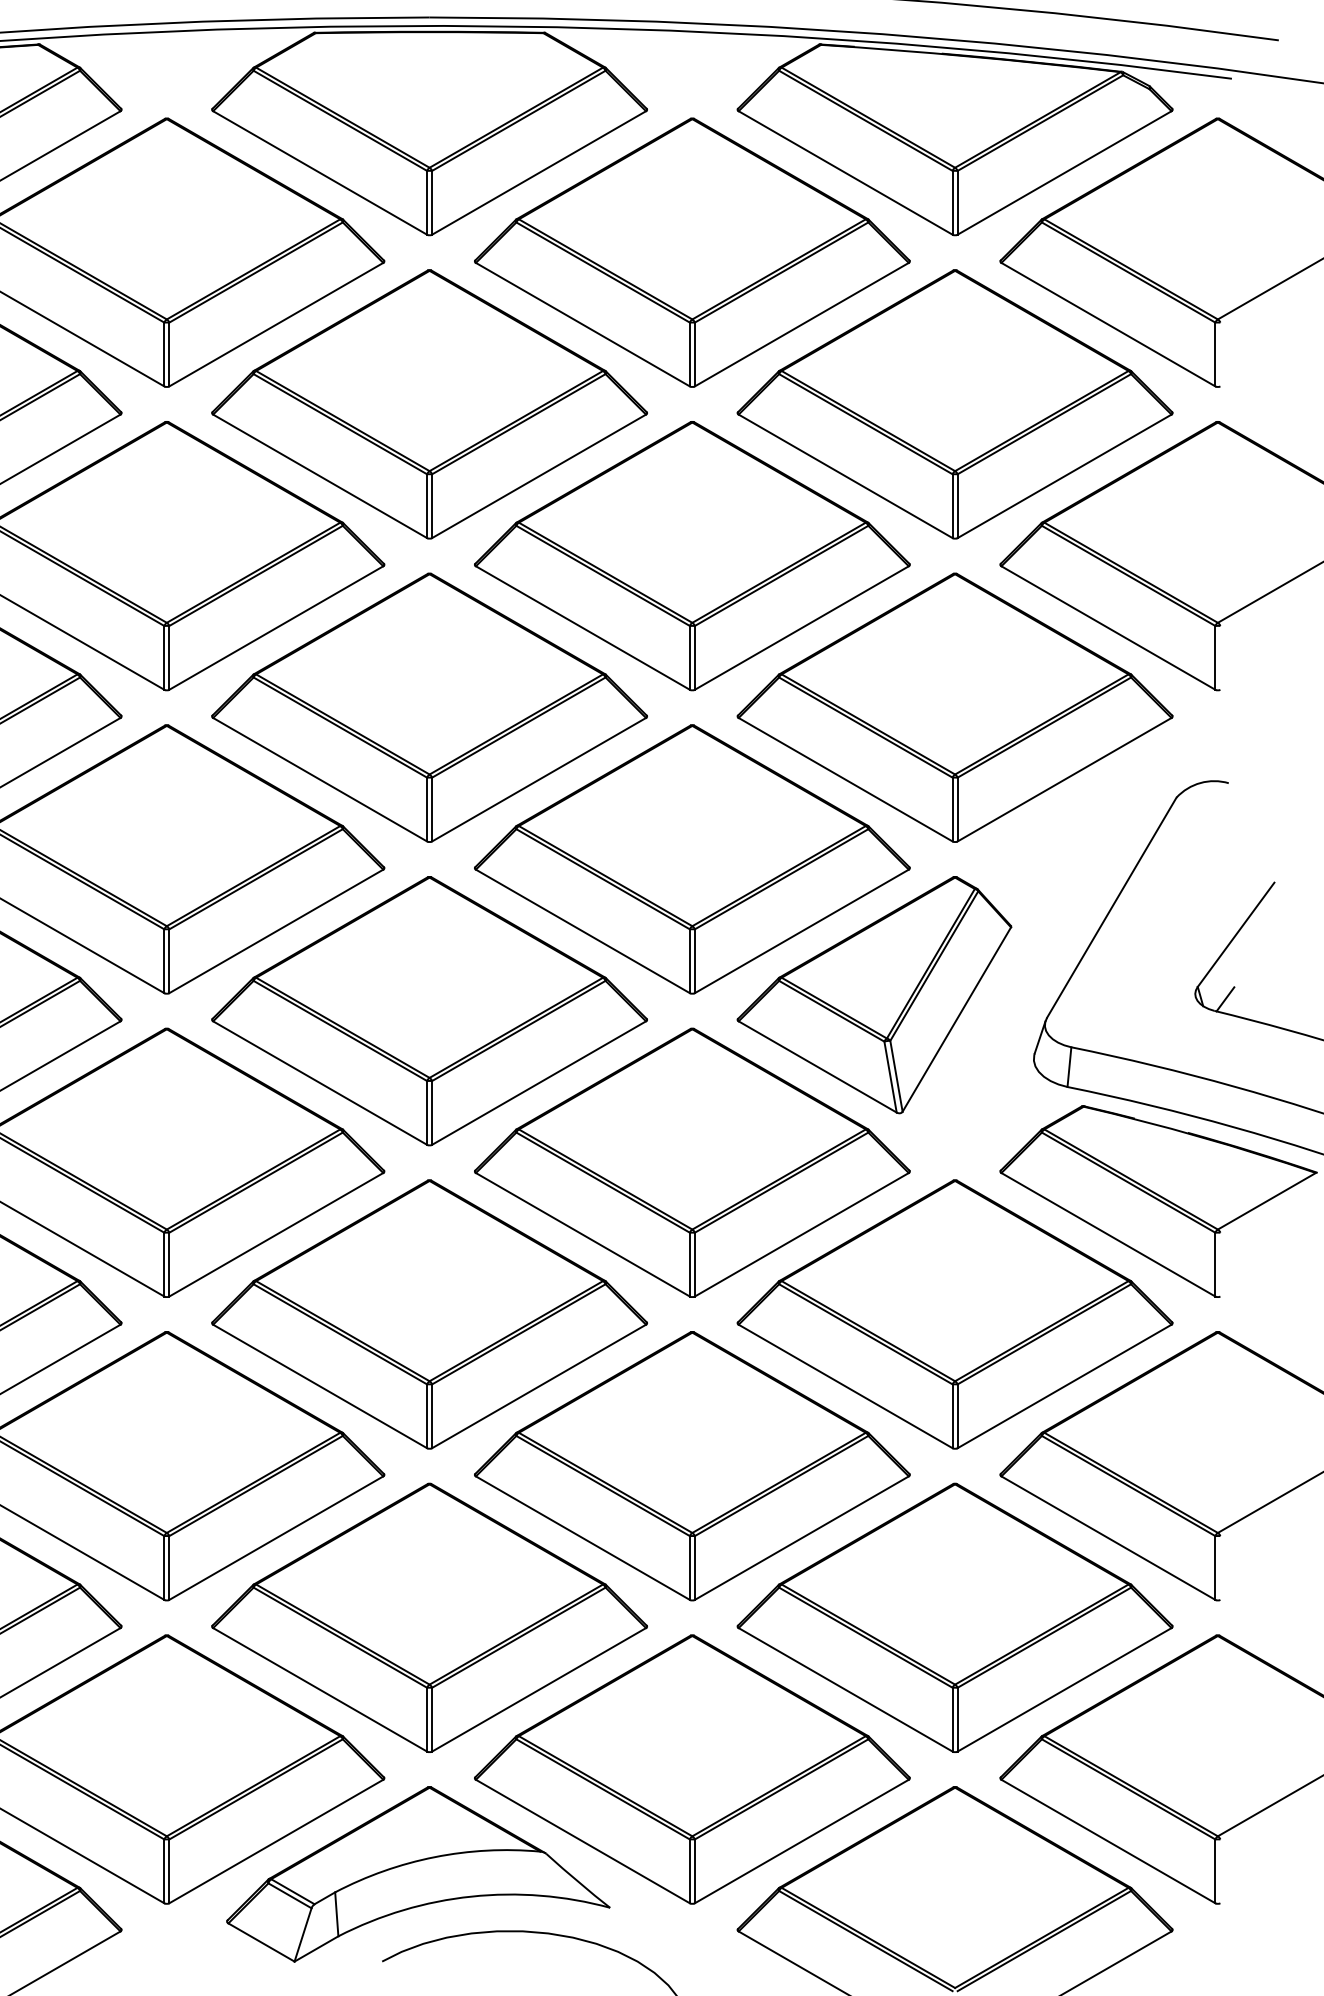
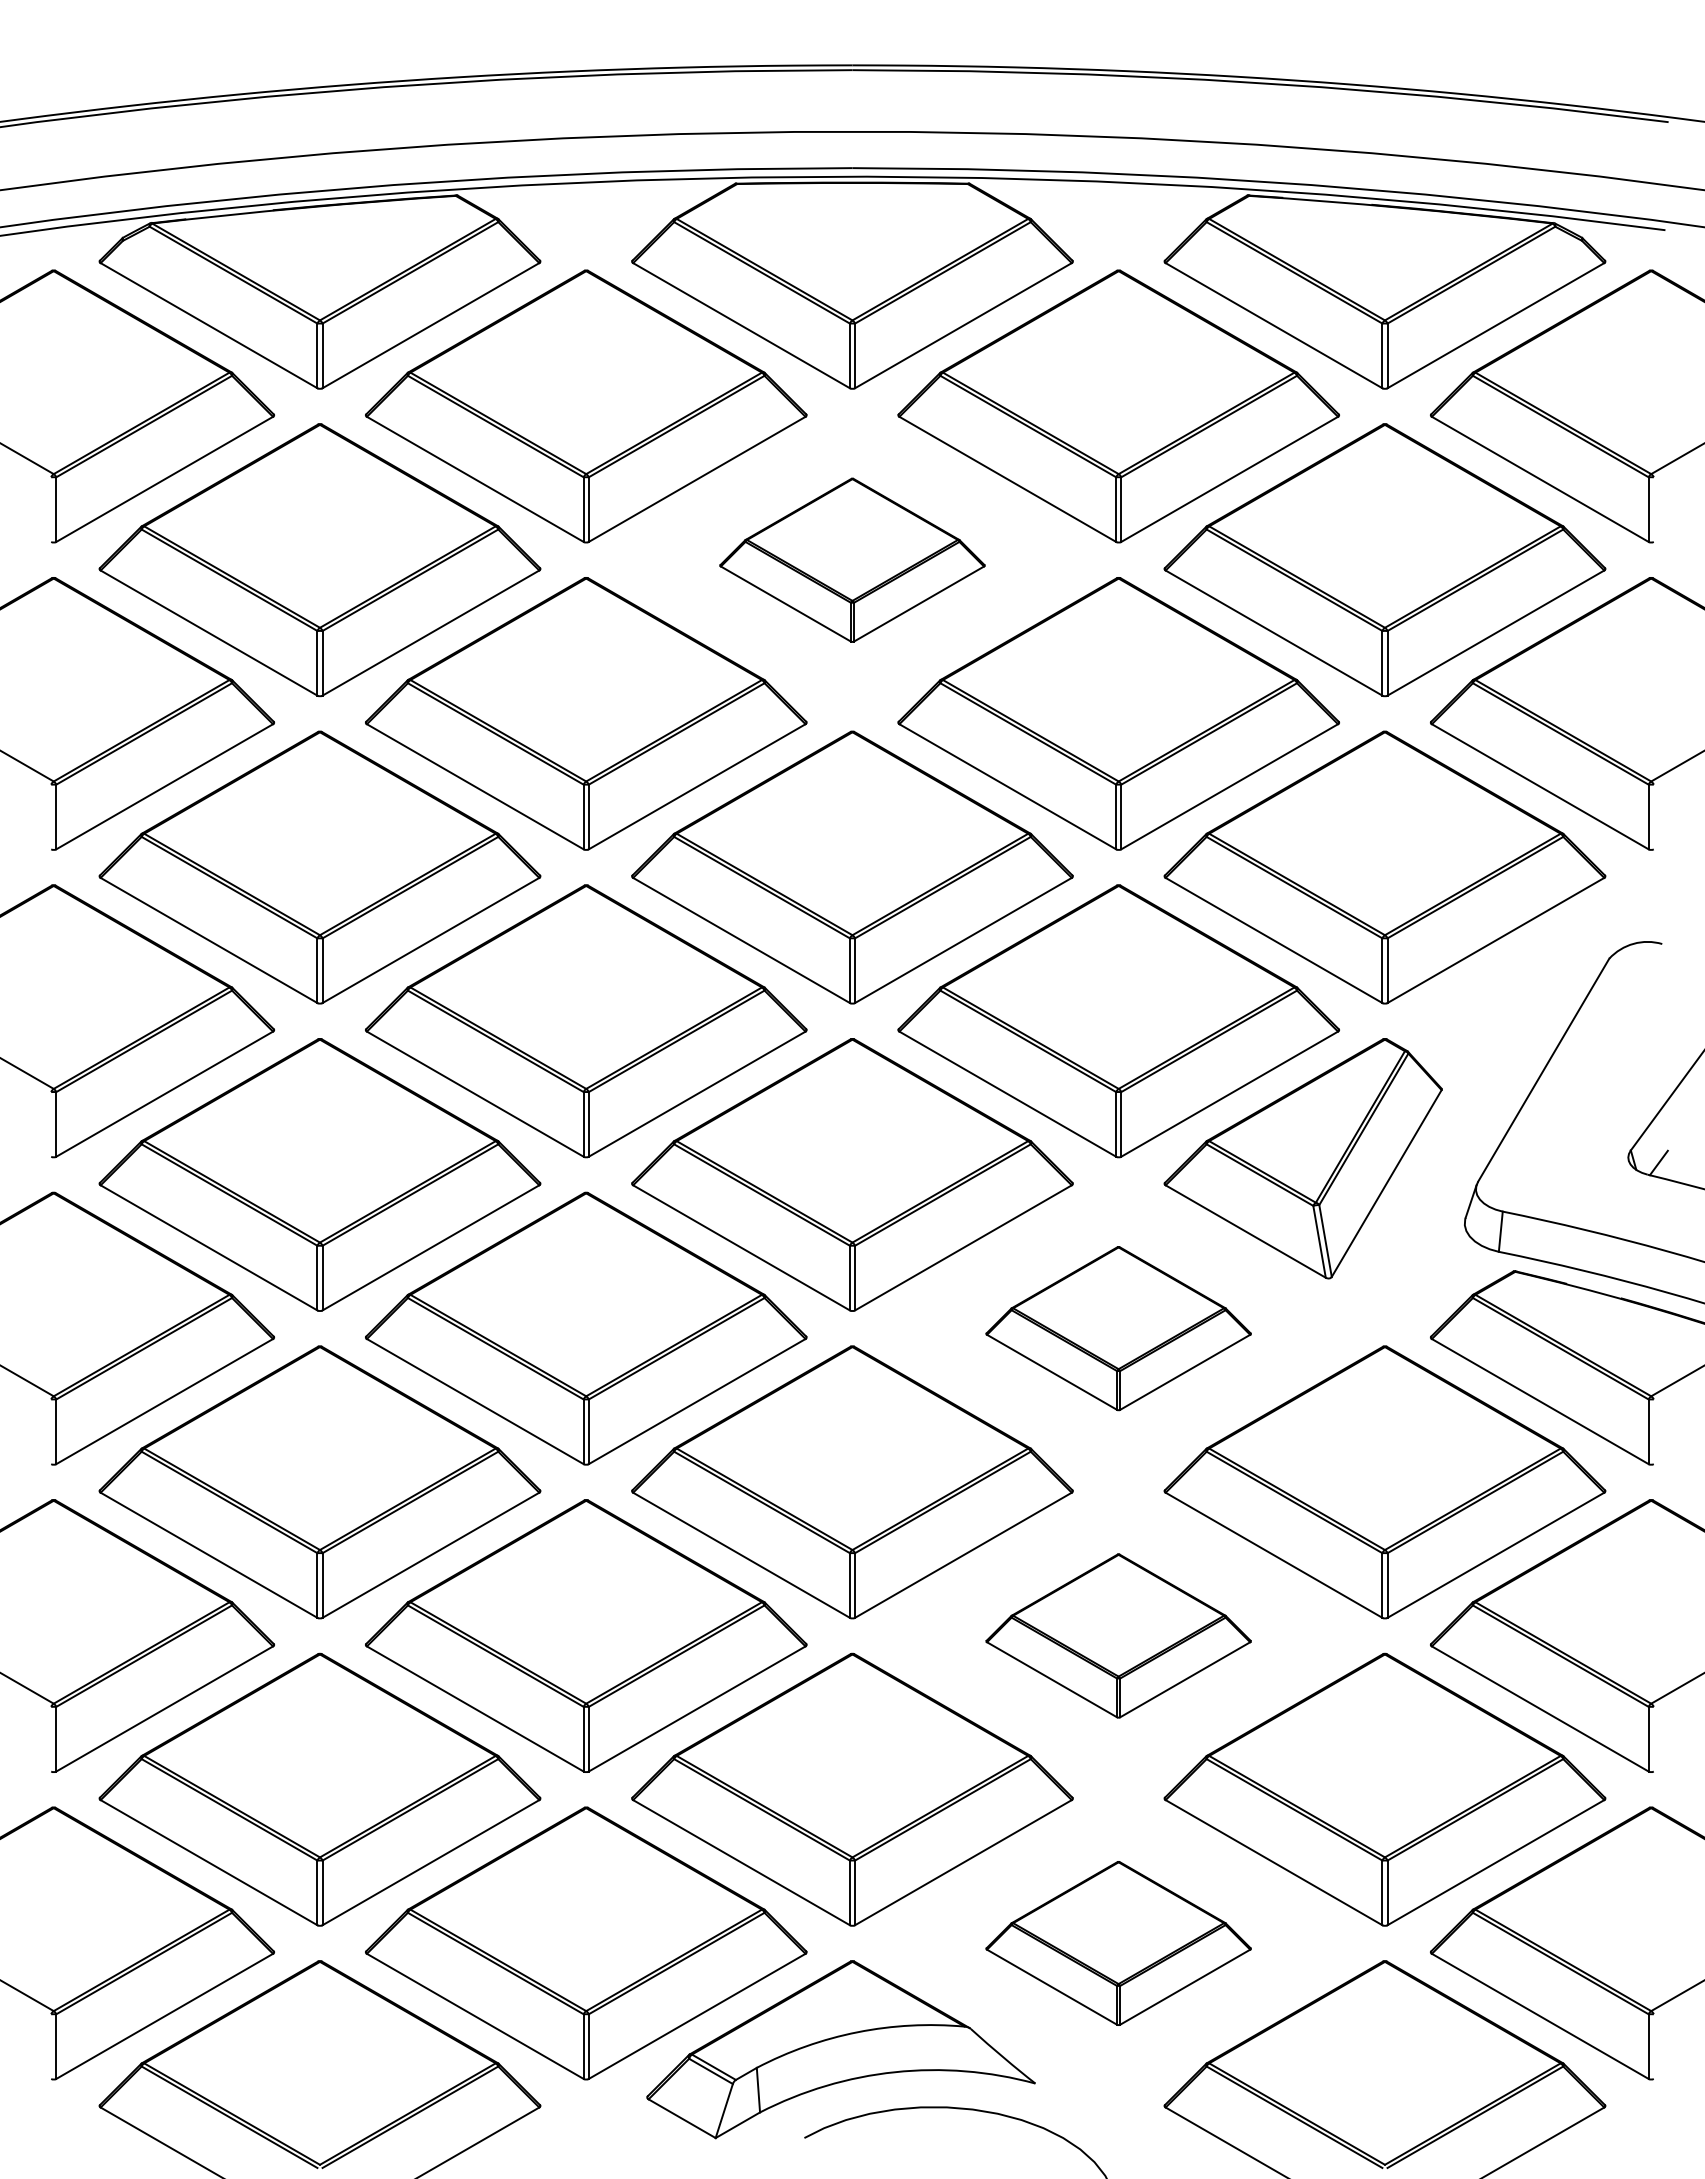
part: (429, 404) -> (852, 560), size x0.6
part: (692, 1162) -> (1118, 1328), size x0.6
part: (692, 1465) -> (1118, 1635), size x0.6
part: (692, 1769) -> (1118, 1943), size x0.6

